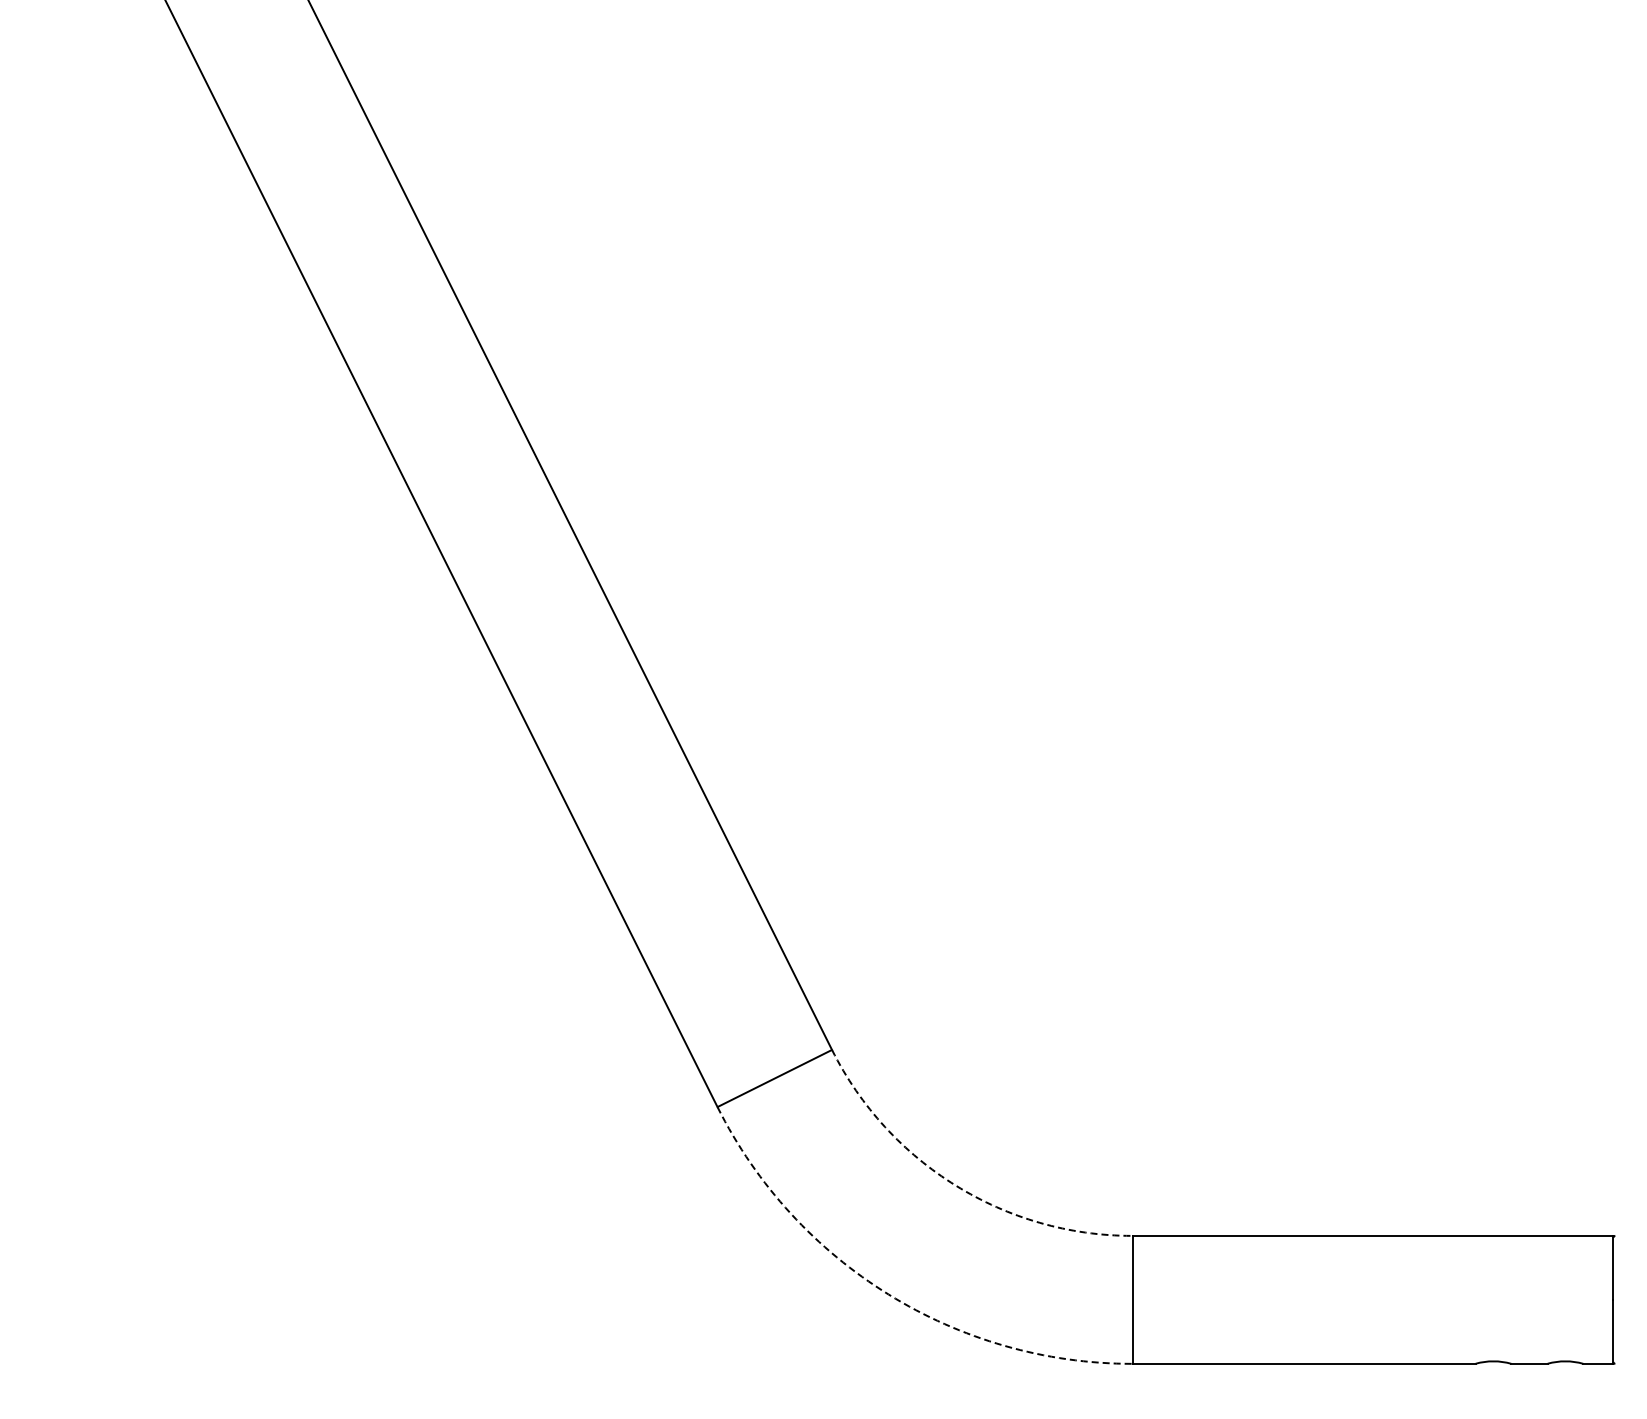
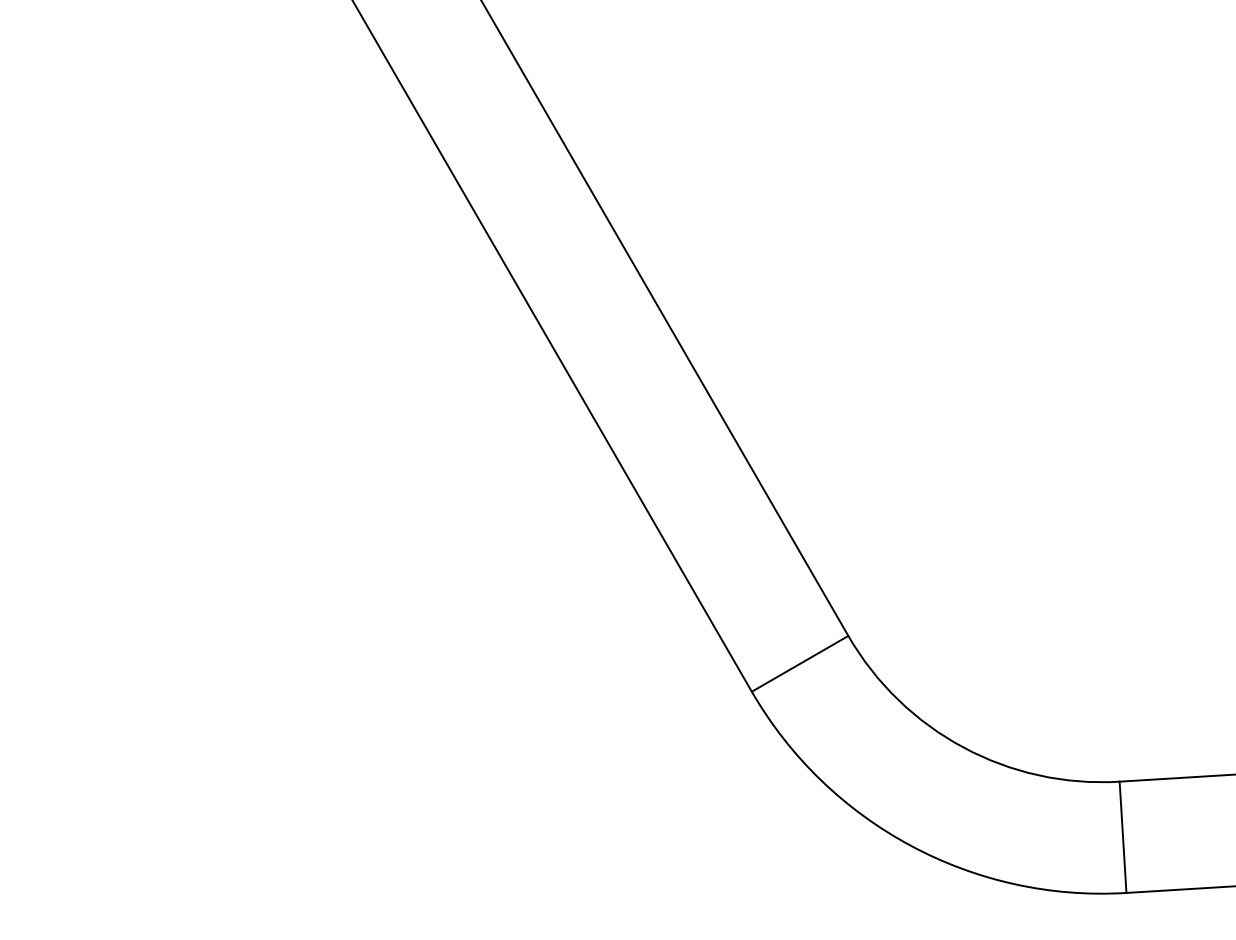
arc: (955, 1185) -> (962, 747), dashed -> solid
arc: (888, 1294) -> (910, 845), dashed -> solid

